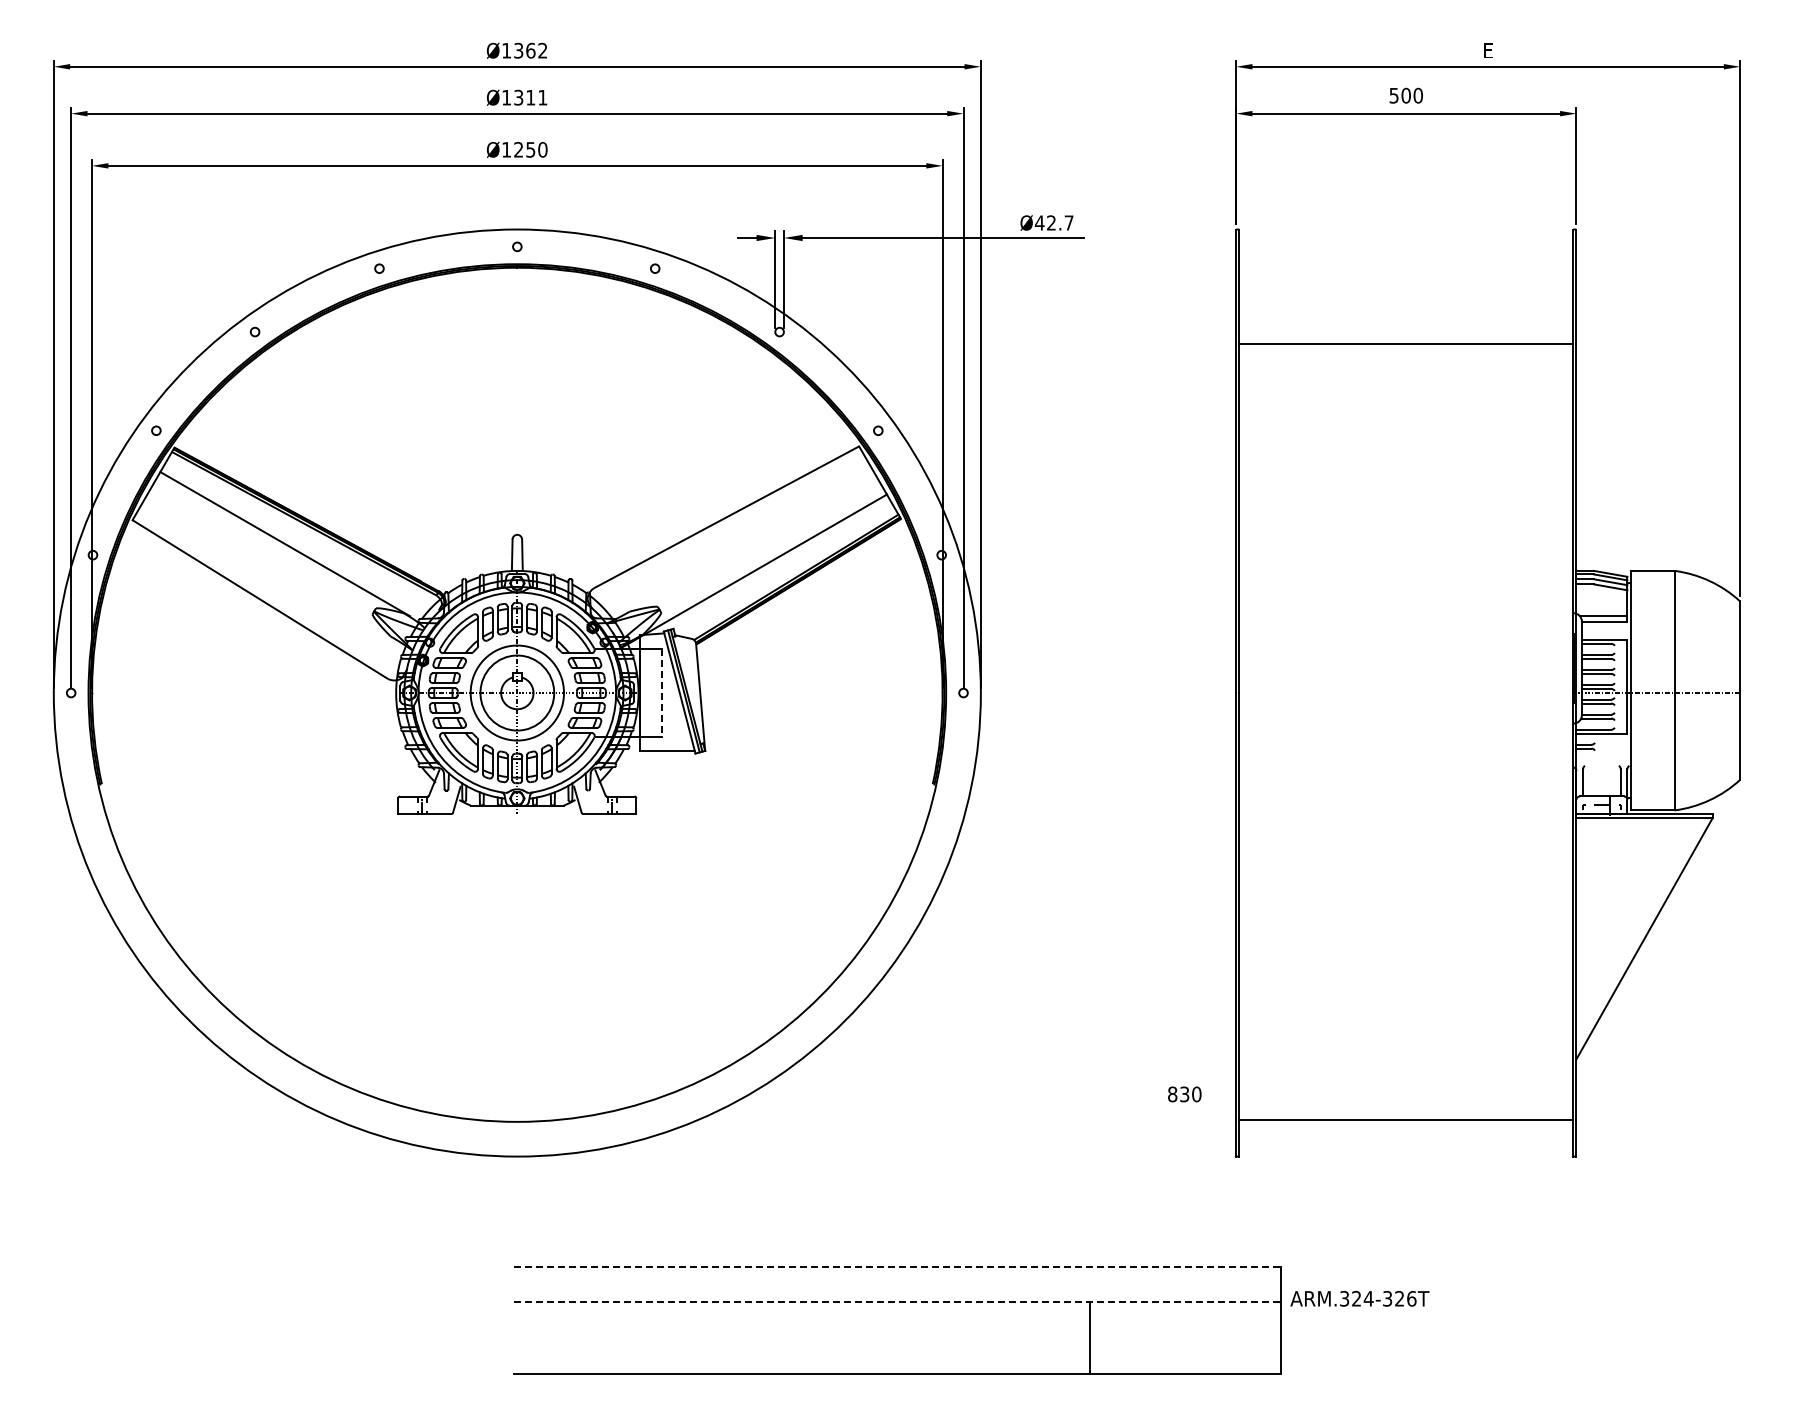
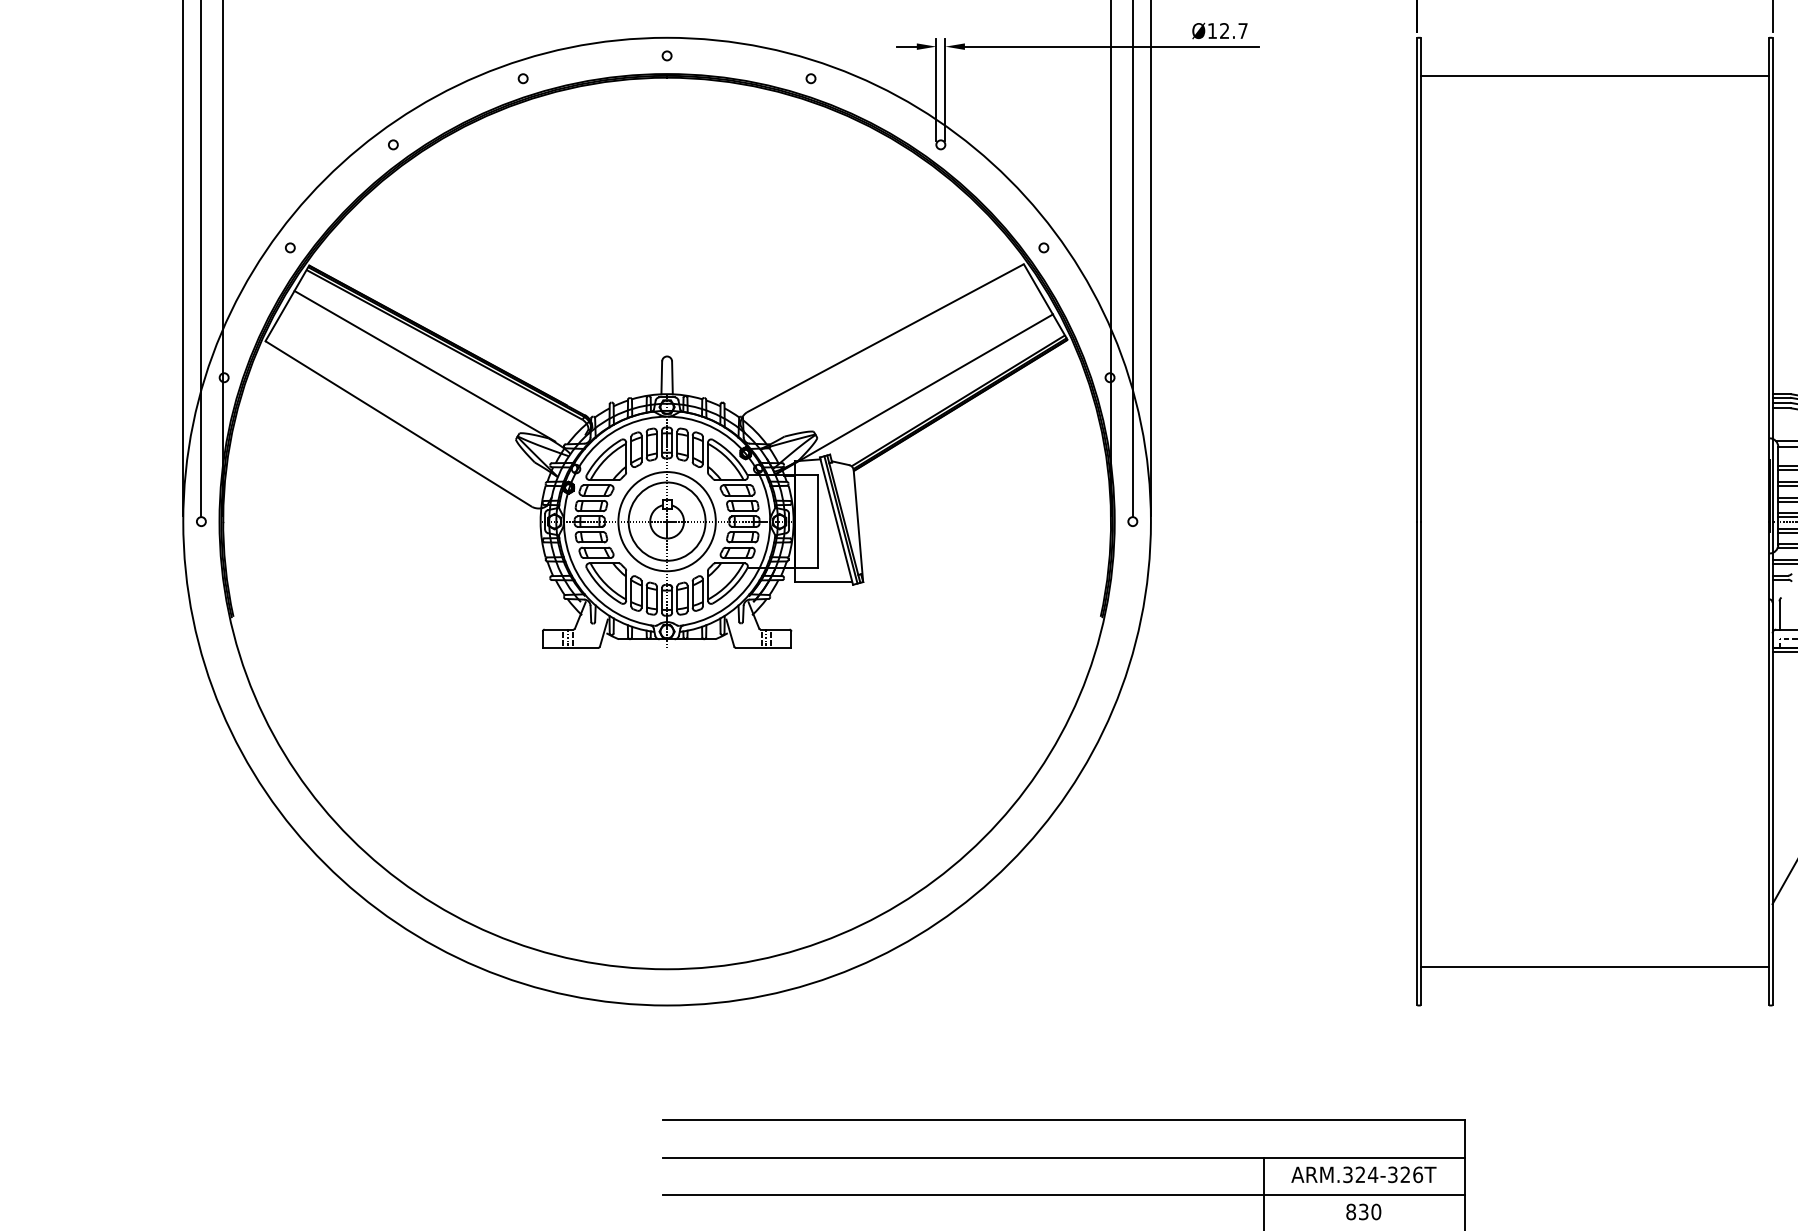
text: (1039, 222) -> (1212, 30), Ø42.7 -> Ø12.7
line: (1406, 344) -> (1595, 76), moved
line: (661, 693) -> (817, 522), dashed -> solid
text: (1184, 1094) -> (1363, 1212), moved
line: (897, 1266) -> (1063, 1120), dashed -> solid
text: (1359, 1298) -> (1363, 1174), moved
line: (897, 1302) -> (1063, 1157), dashed -> solid
line: (897, 1337) -> (1063, 1194), added

